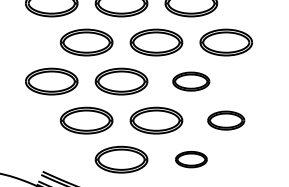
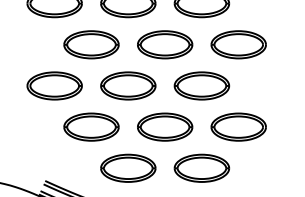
part: (190, 81) -> (201, 85), size x1.43
part: (226, 120) -> (238, 126), size x1.43
part: (190, 158) -> (201, 167), size x1.67

